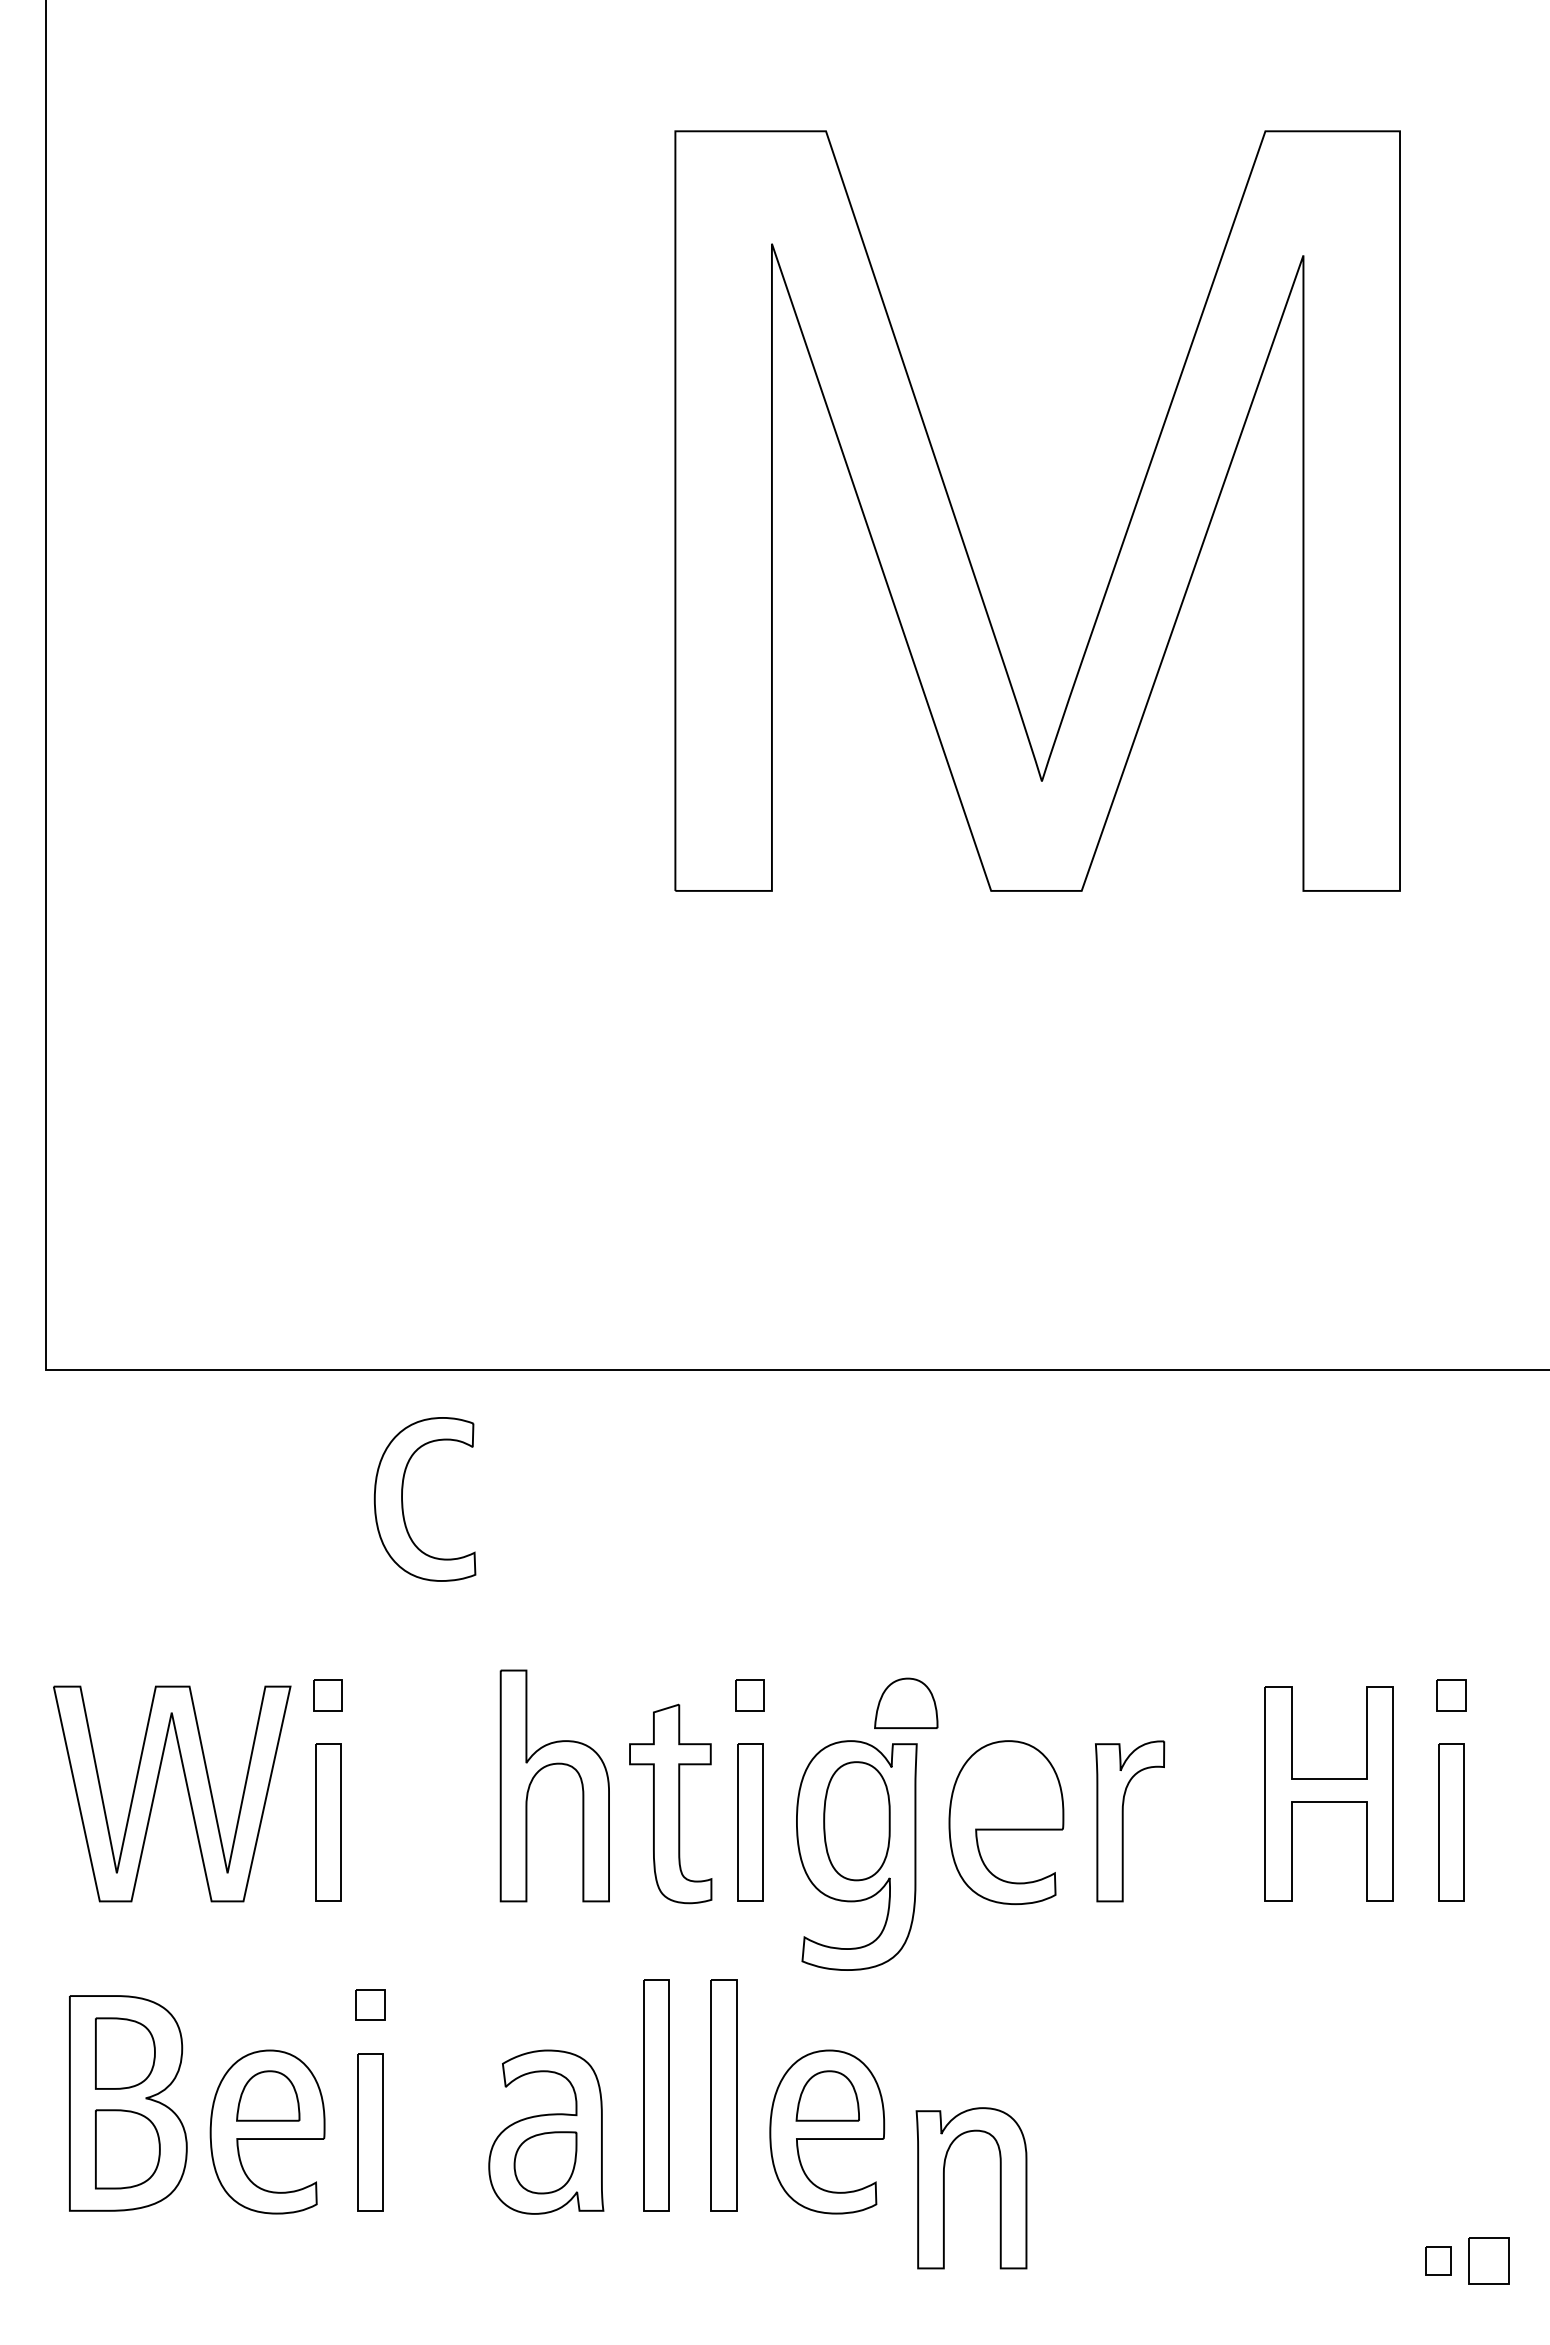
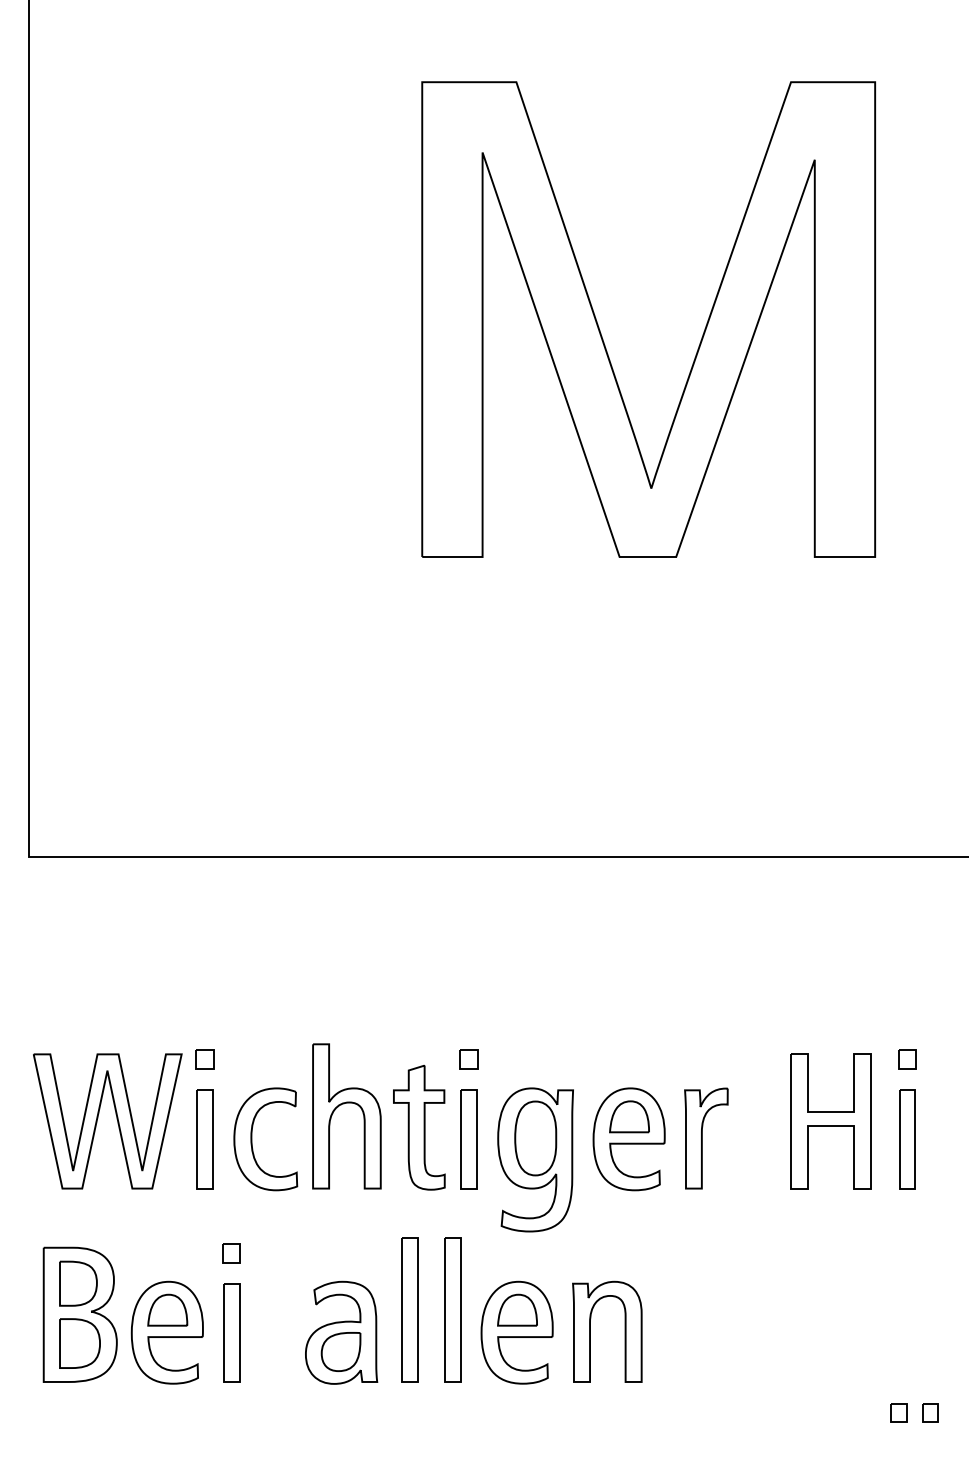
part: (403, 1499) -> (252, 1139), moved
part: (906, 1702) -> (629, 1116), moved
part: (944, 2187) -> (590, 1331), moved
part: (1488, 2259) -> (930, 1412), size x0.62

